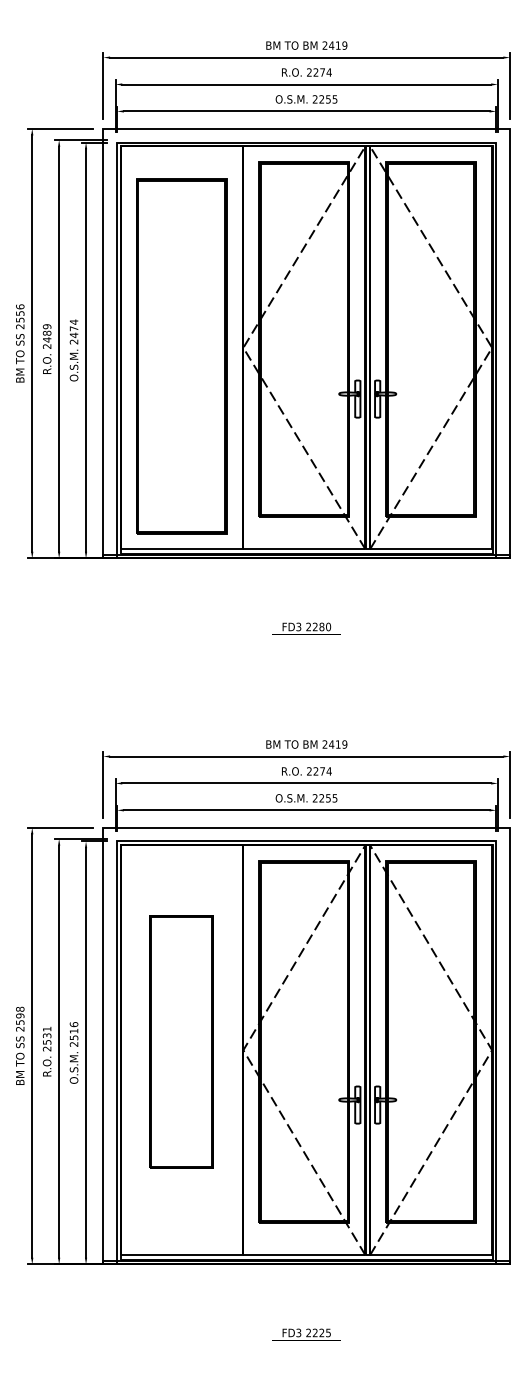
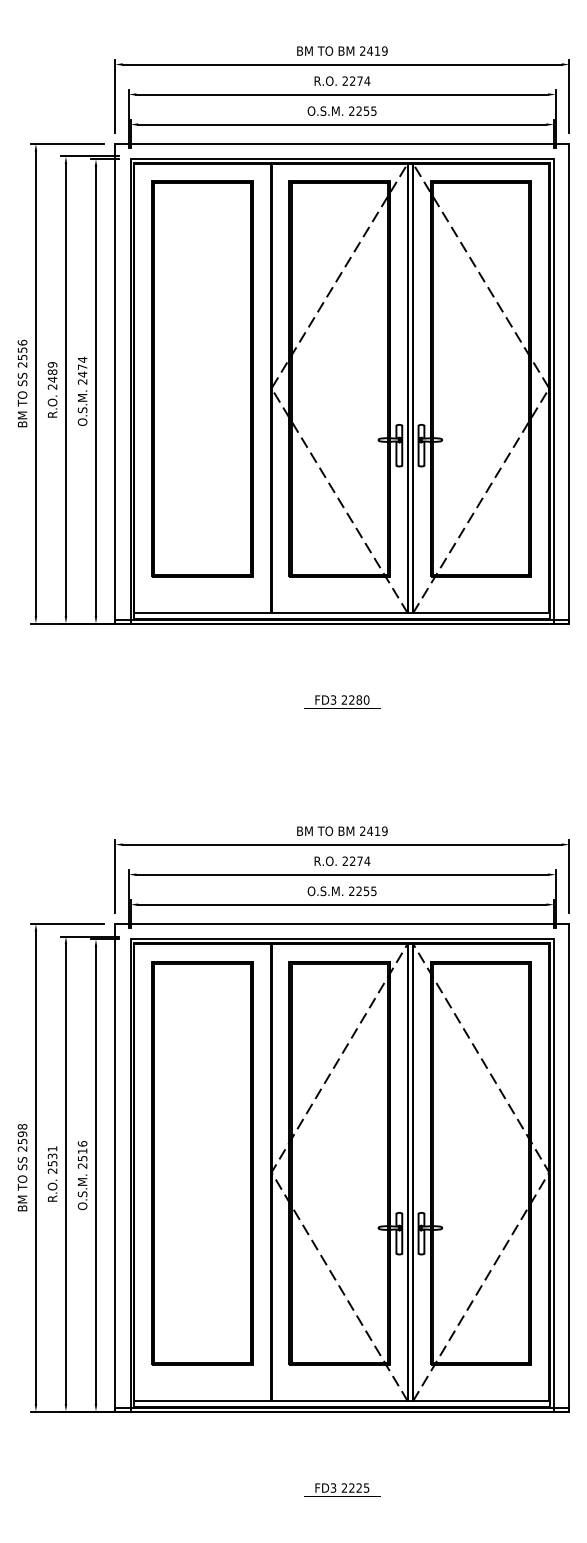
part: (181, 355) -> (202, 378), moved
part: (181, 1042) -> (202, 1163), size x1.43

